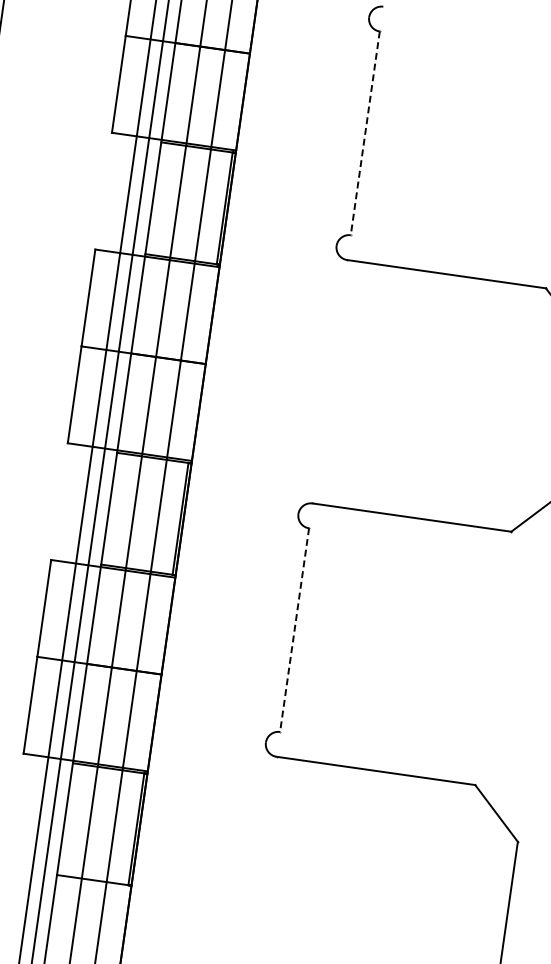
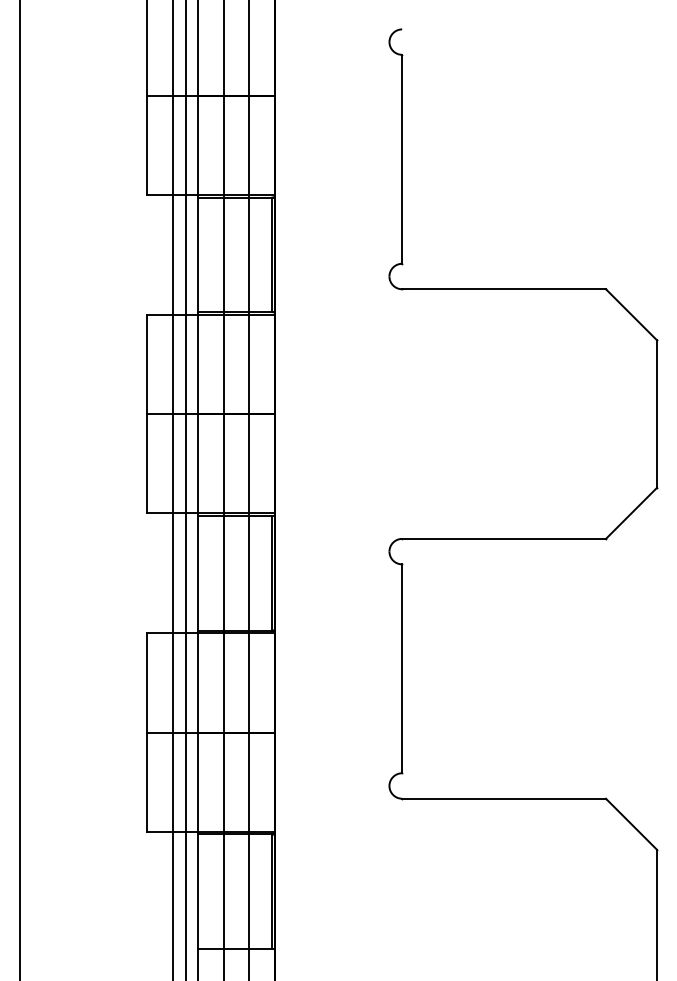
line: (365, 133) -> (402, 159), dashed -> solid
line: (294, 630) -> (402, 669), dashed -> solid

